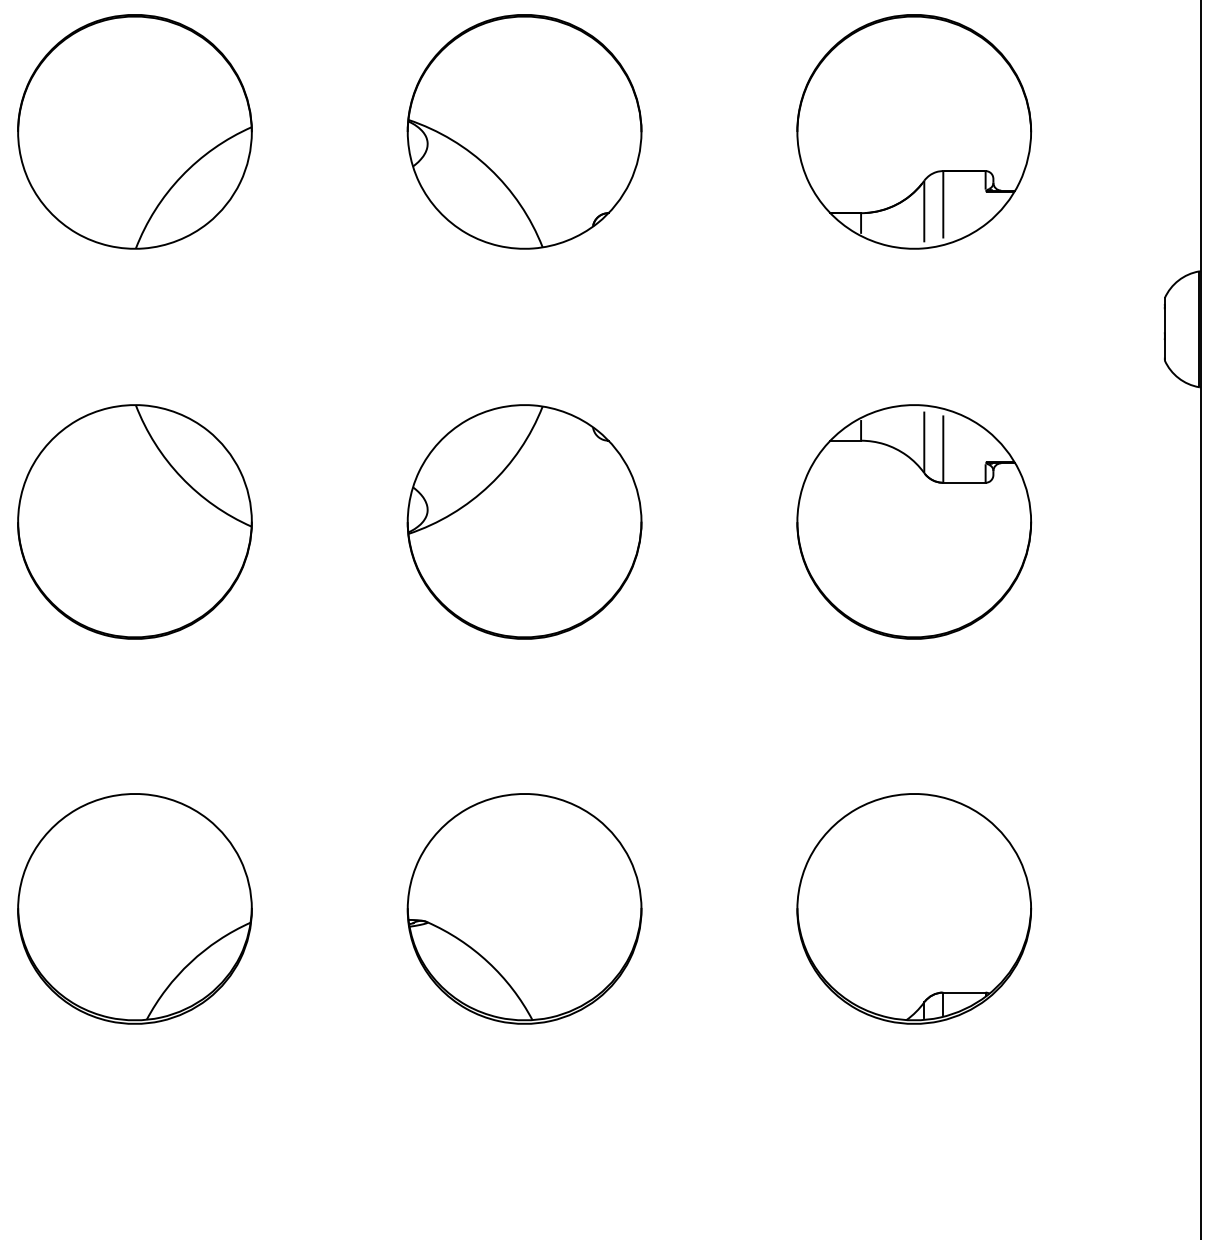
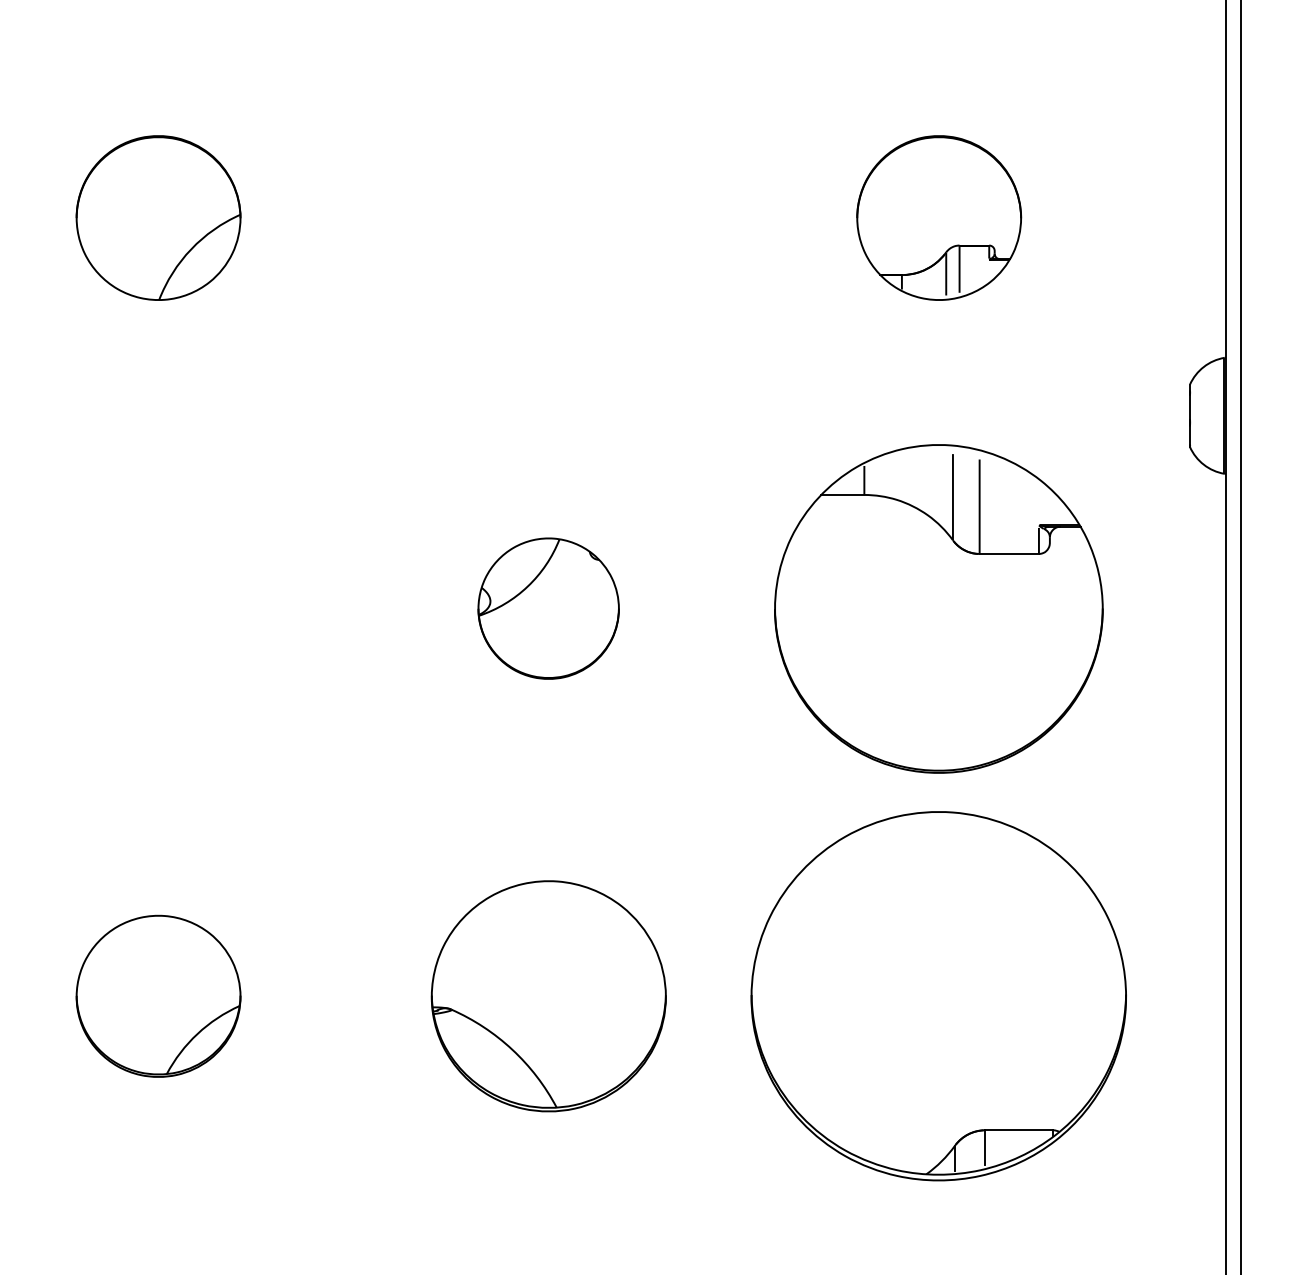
part: (134, 131) -> (158, 217), size x0.7
part: (524, 131) -> (548, 217), removed
part: (914, 131) -> (939, 217), size x0.7
part: (134, 521) -> (158, 608), removed
part: (524, 521) -> (548, 608), size x0.6
part: (914, 521) -> (939, 608), size x1.4
part: (134, 909) -> (158, 996), size x0.7
part: (914, 909) -> (939, 996), size x1.6

